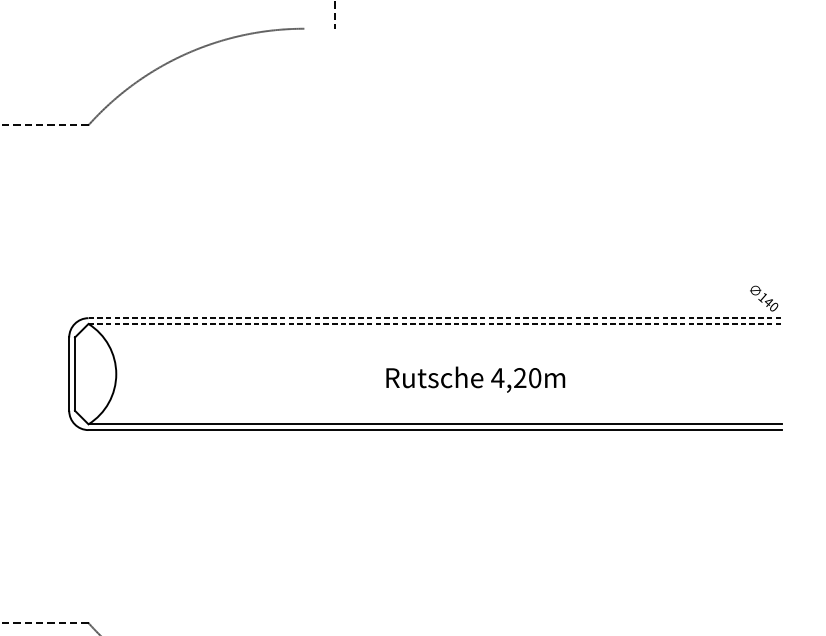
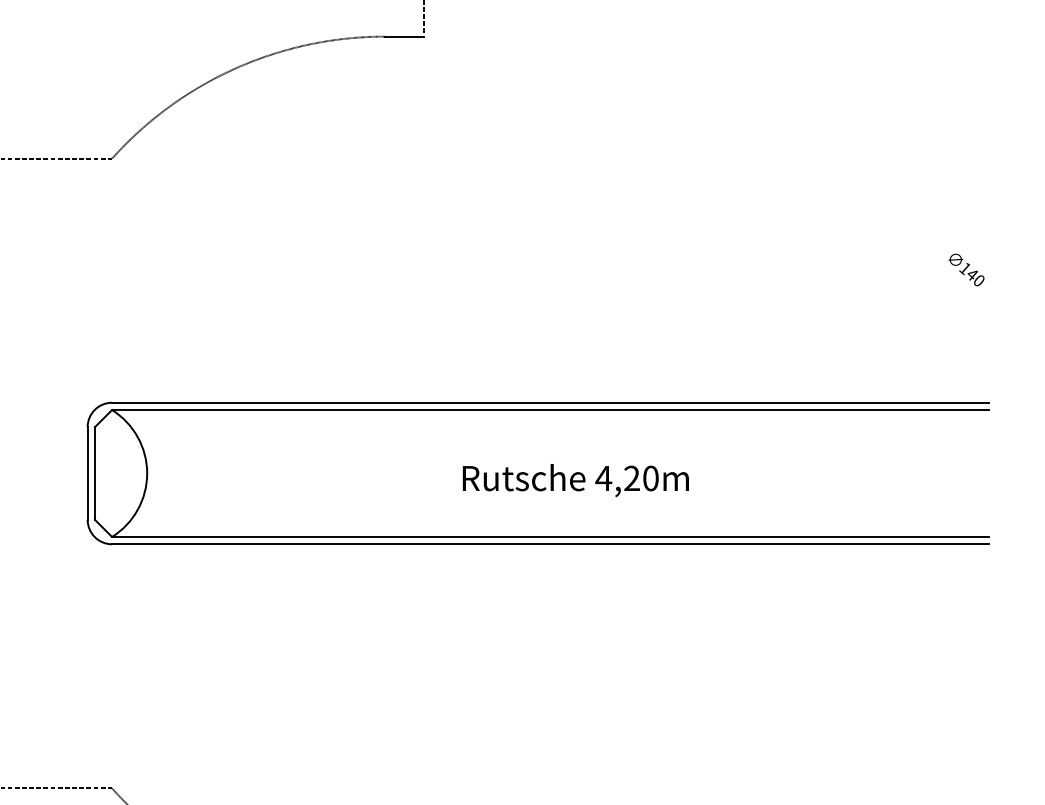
line: (319, 28) -> (404, 36), added
text: (764, 298) -> (966, 269), moved
line: (435, 318) -> (550, 402), dashed -> solid
line: (435, 324) -> (550, 410), dashed -> solid
text: (475, 379) -> (575, 480), moved

